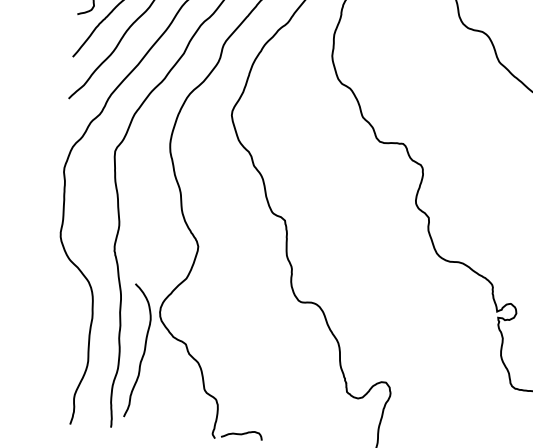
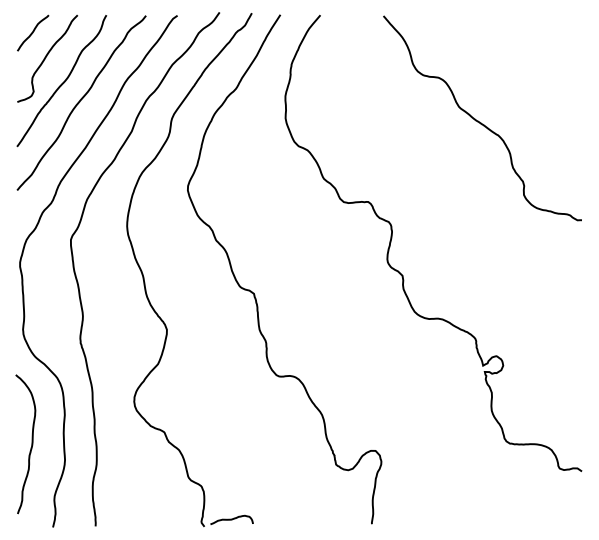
curve: (142, 354) -> (30, 447), moved

